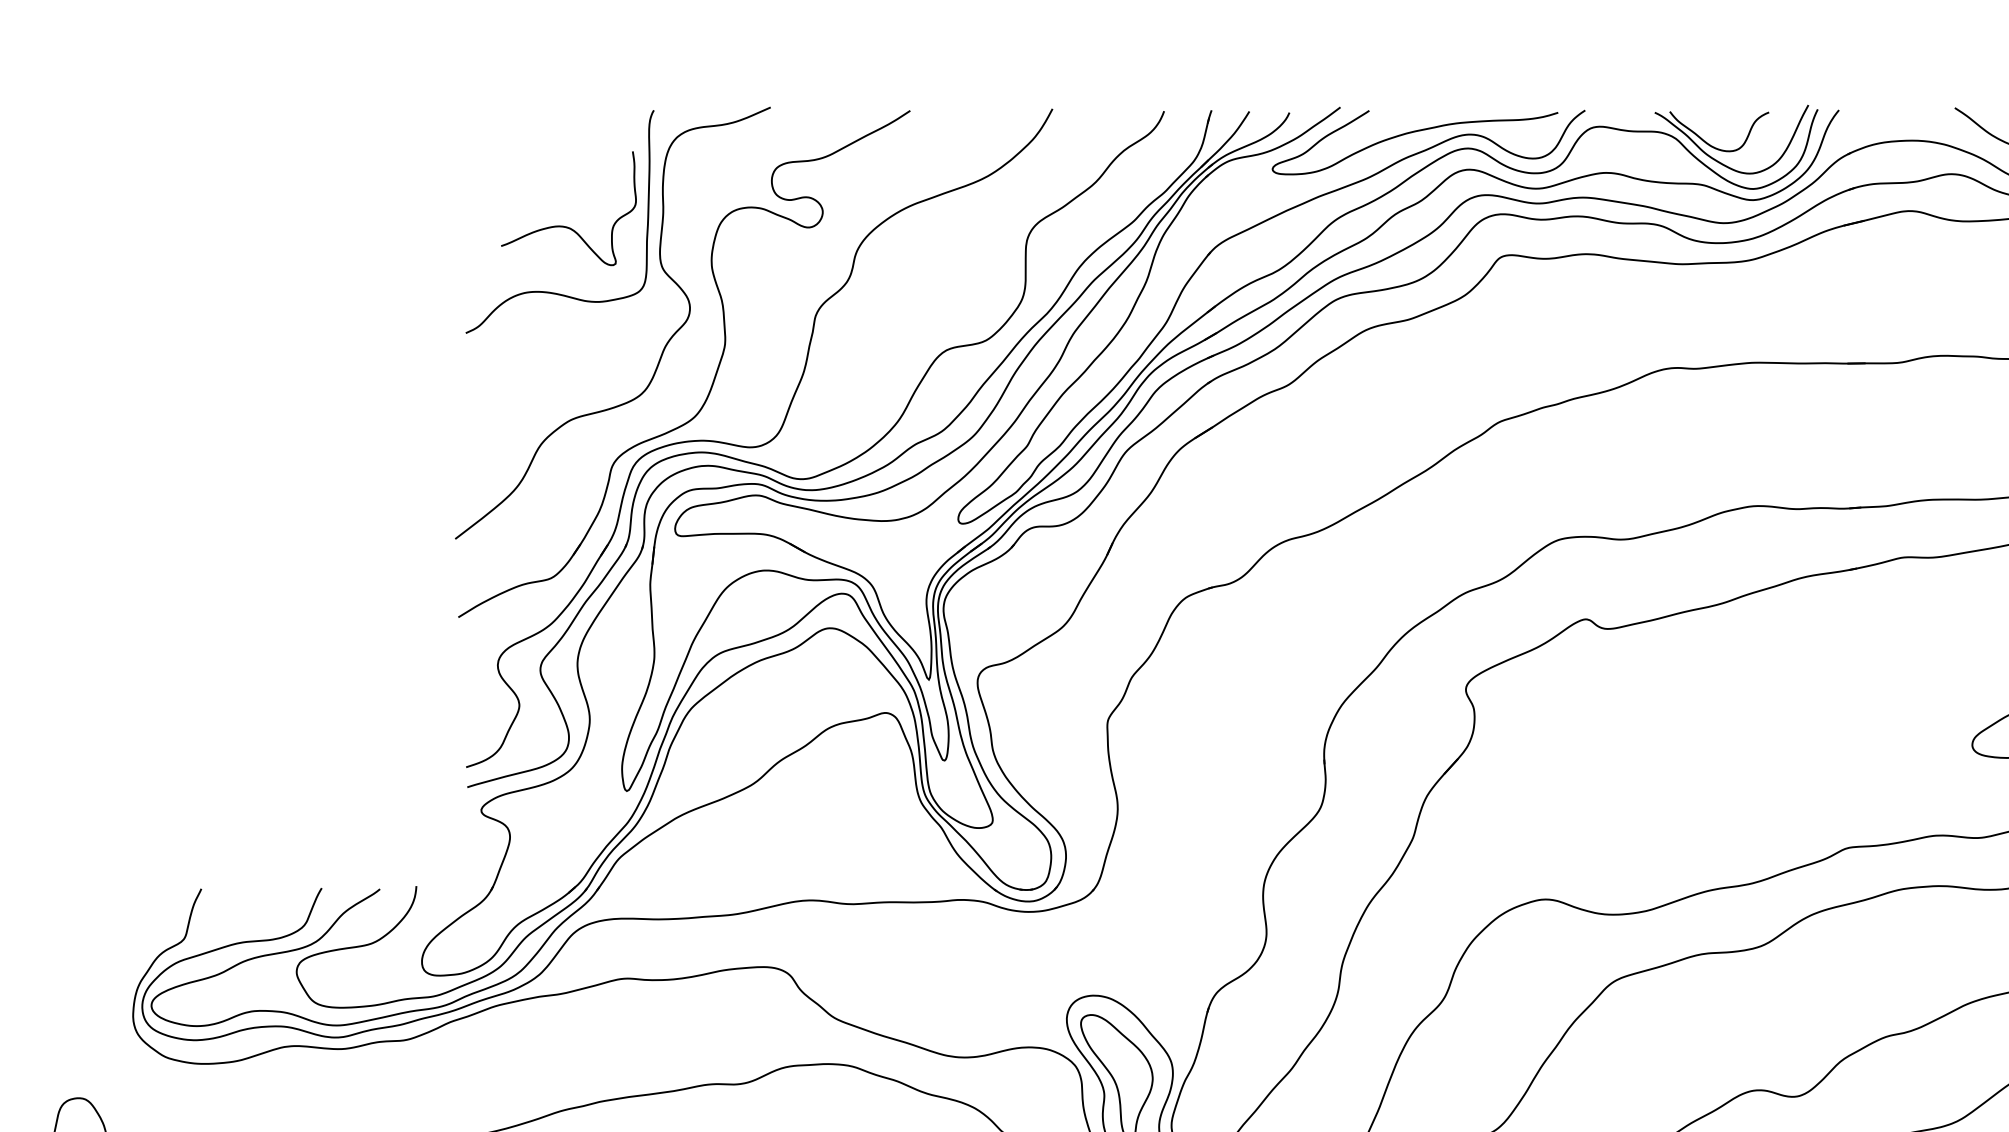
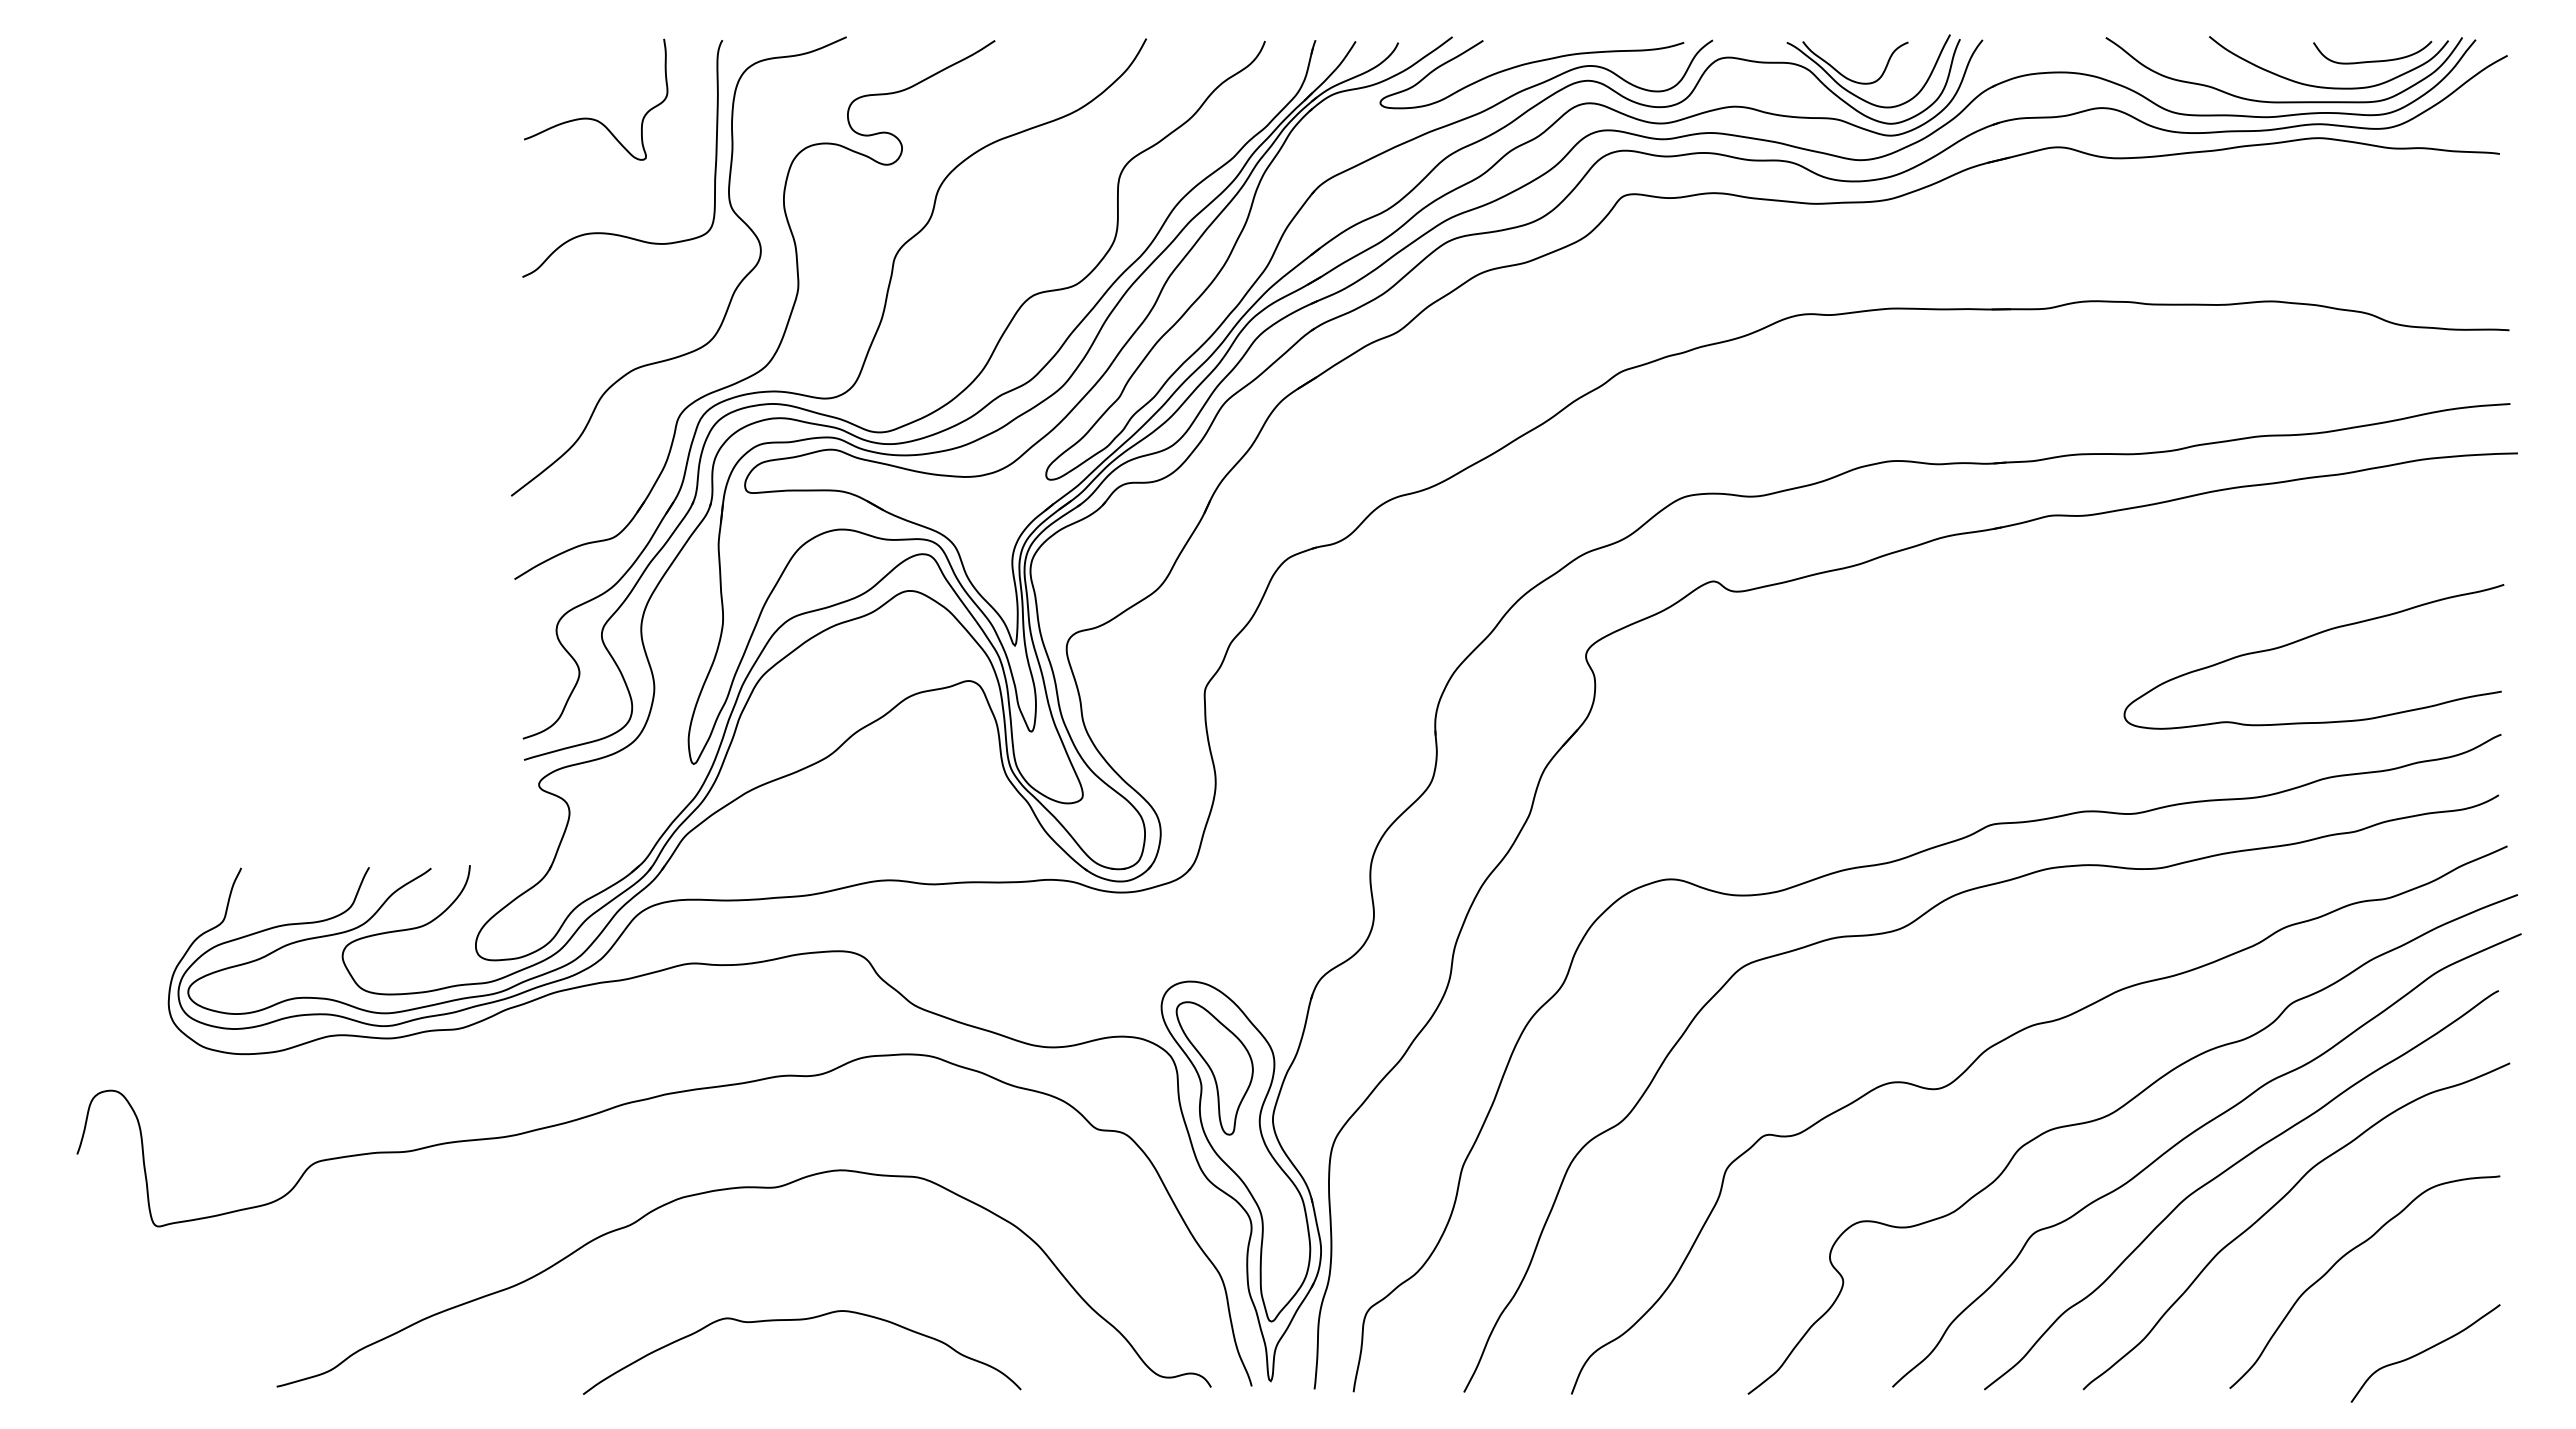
curve: (566, 226) -> (593, 118), moved

